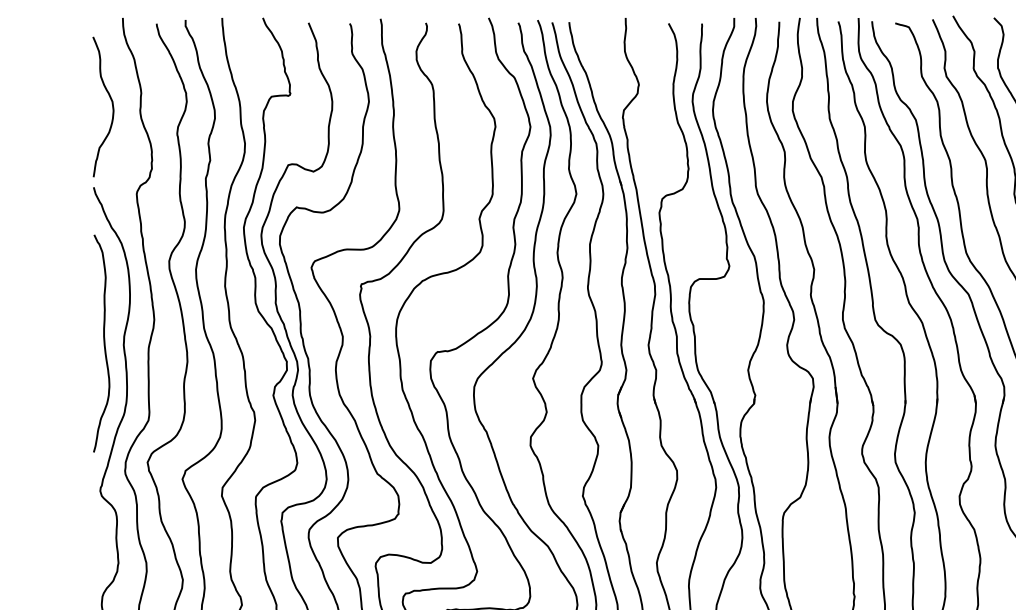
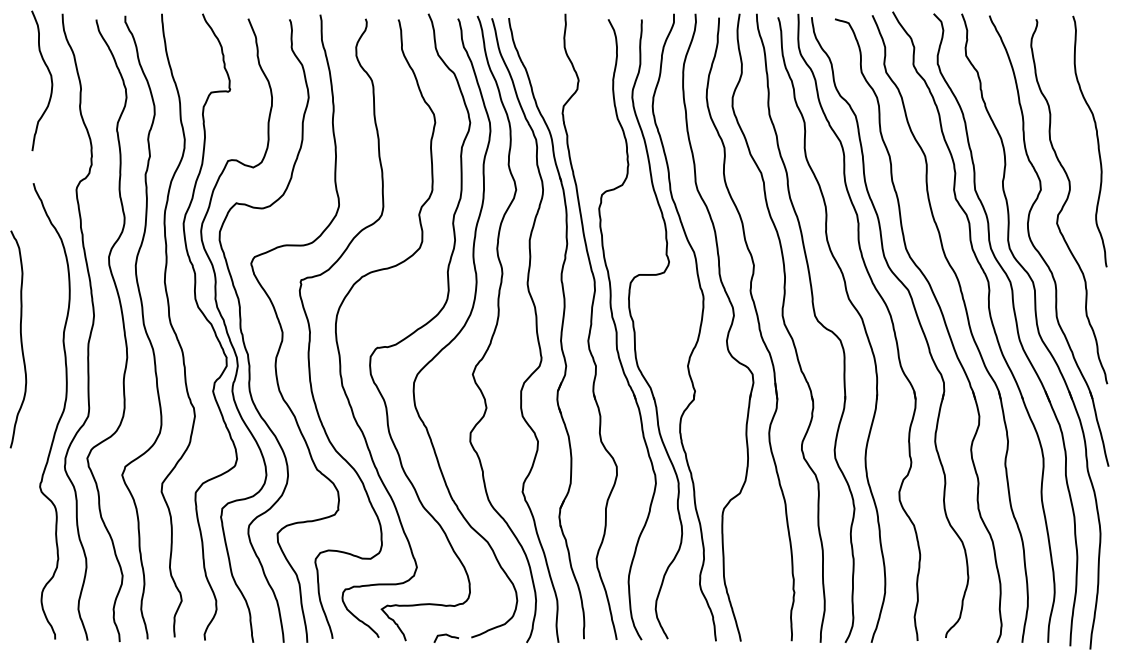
curve: (111, 105) -> (50, 79), moved
curve: (103, 343) -> (20, 339), moved

